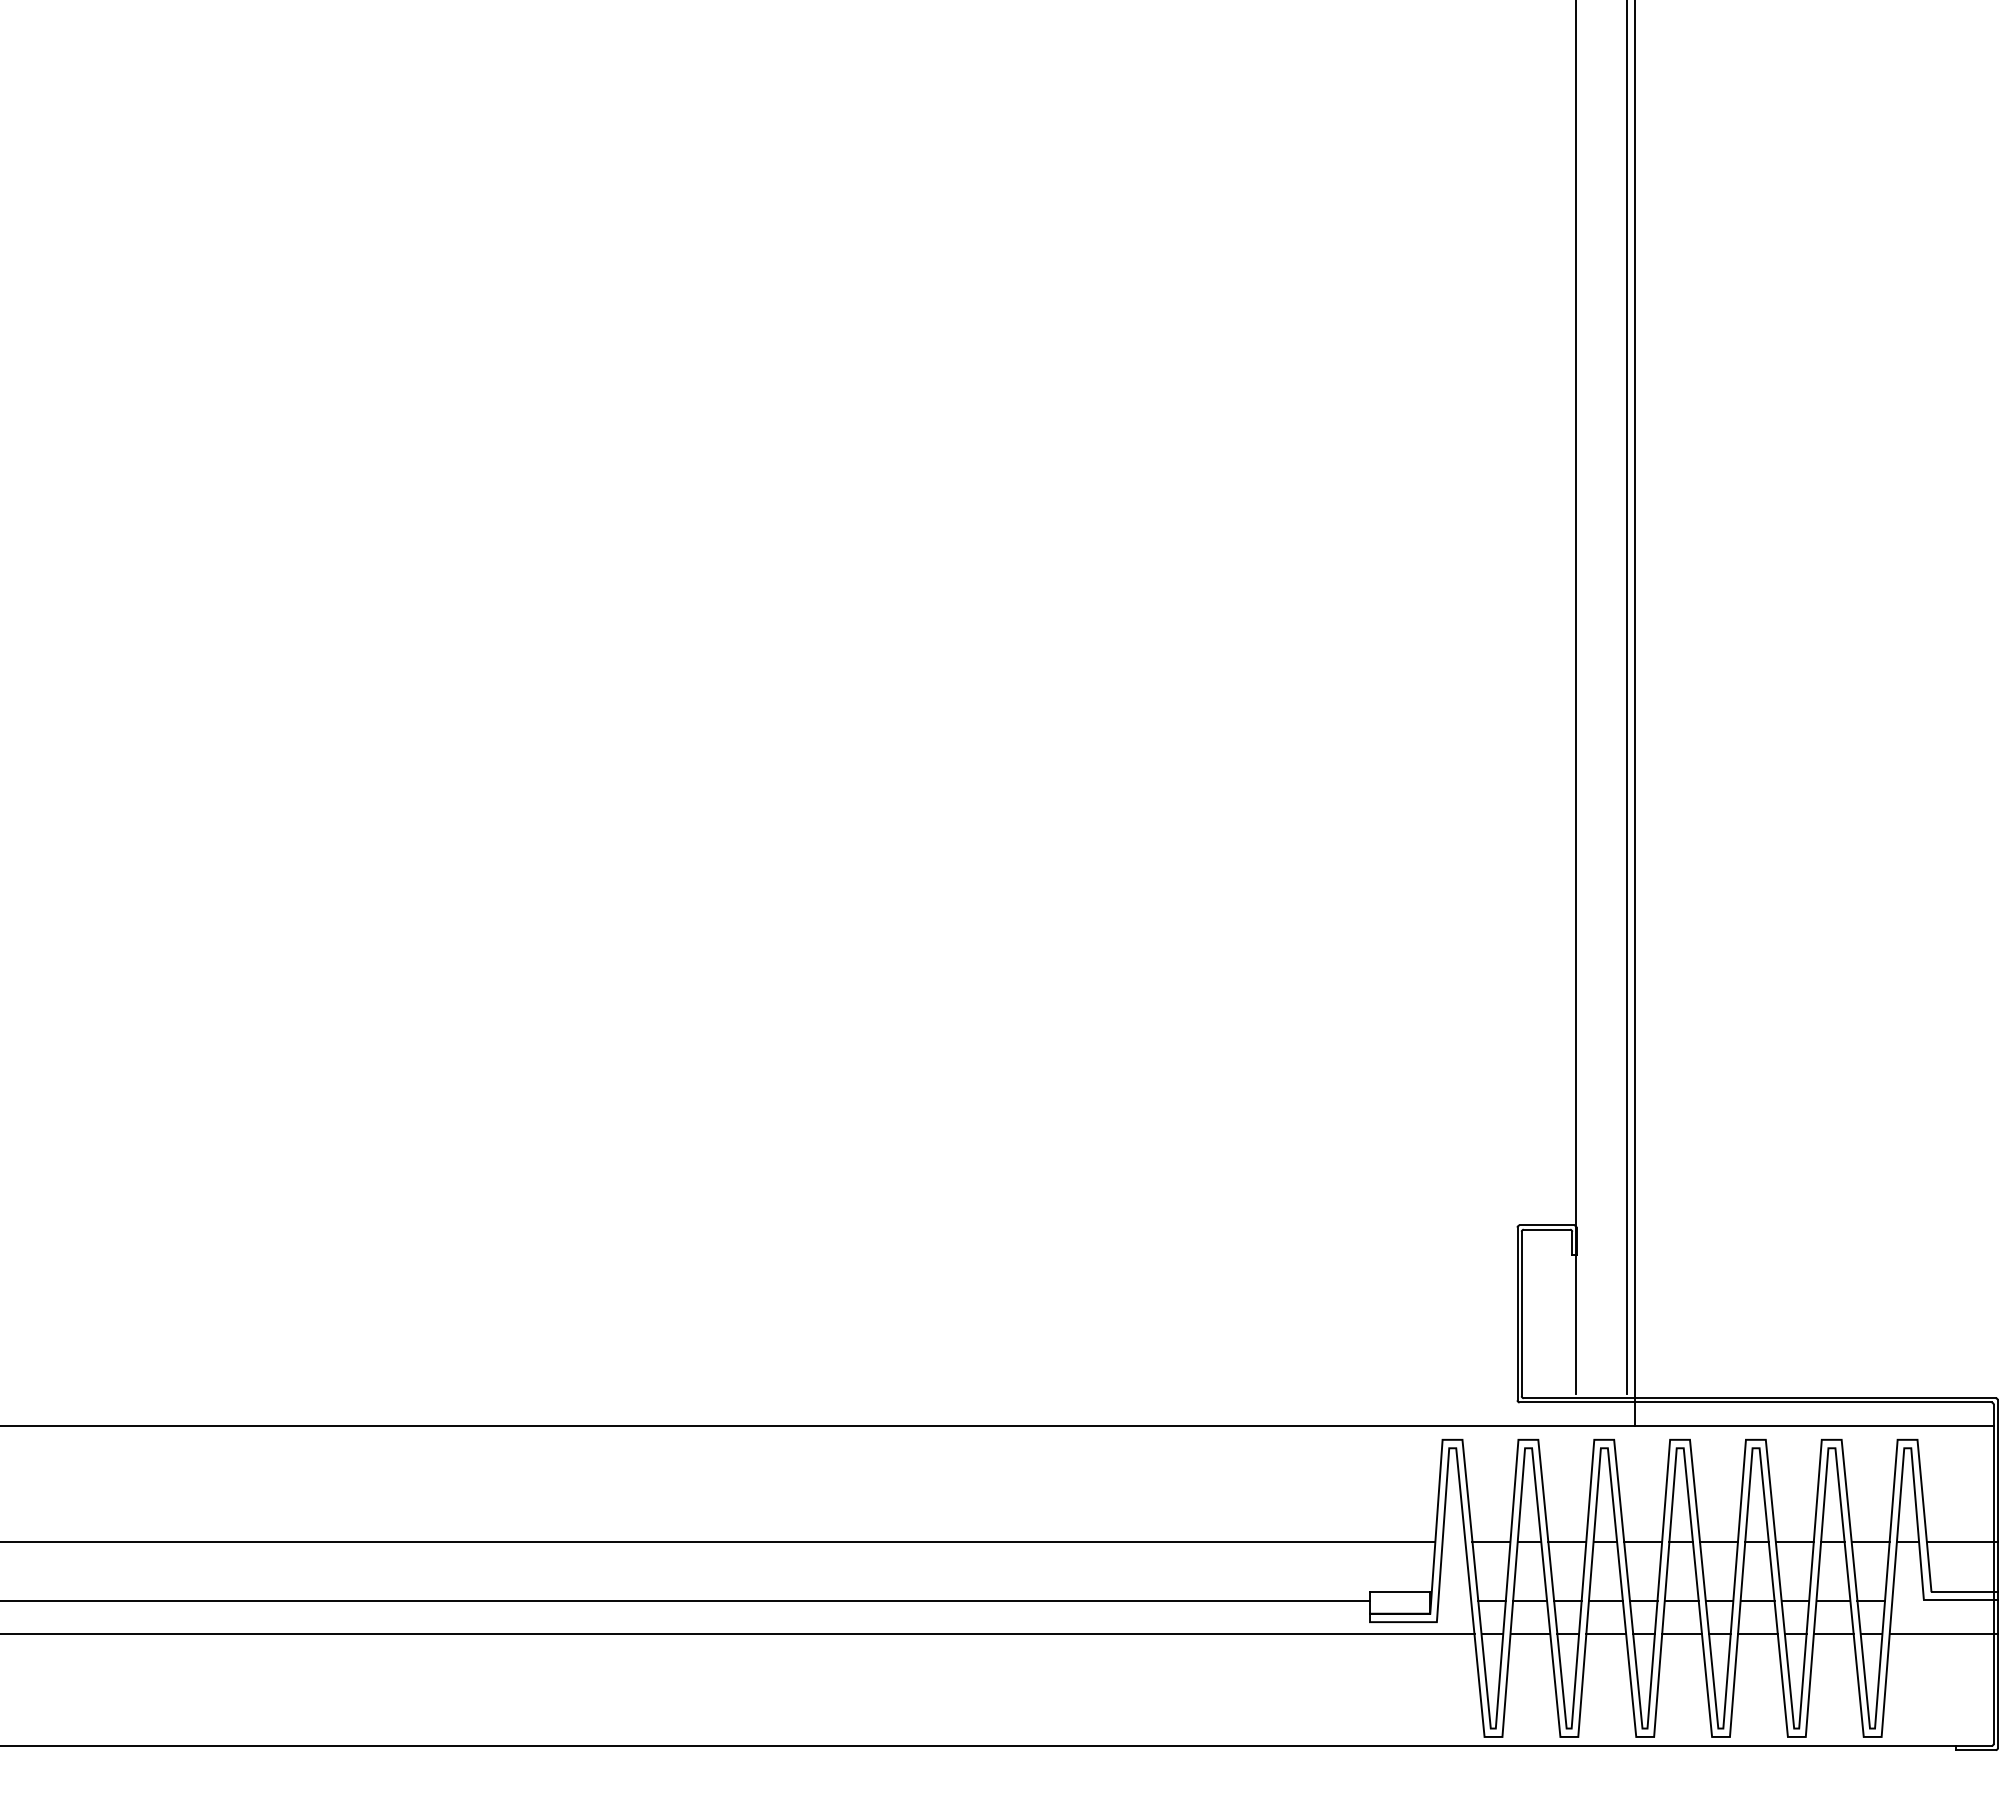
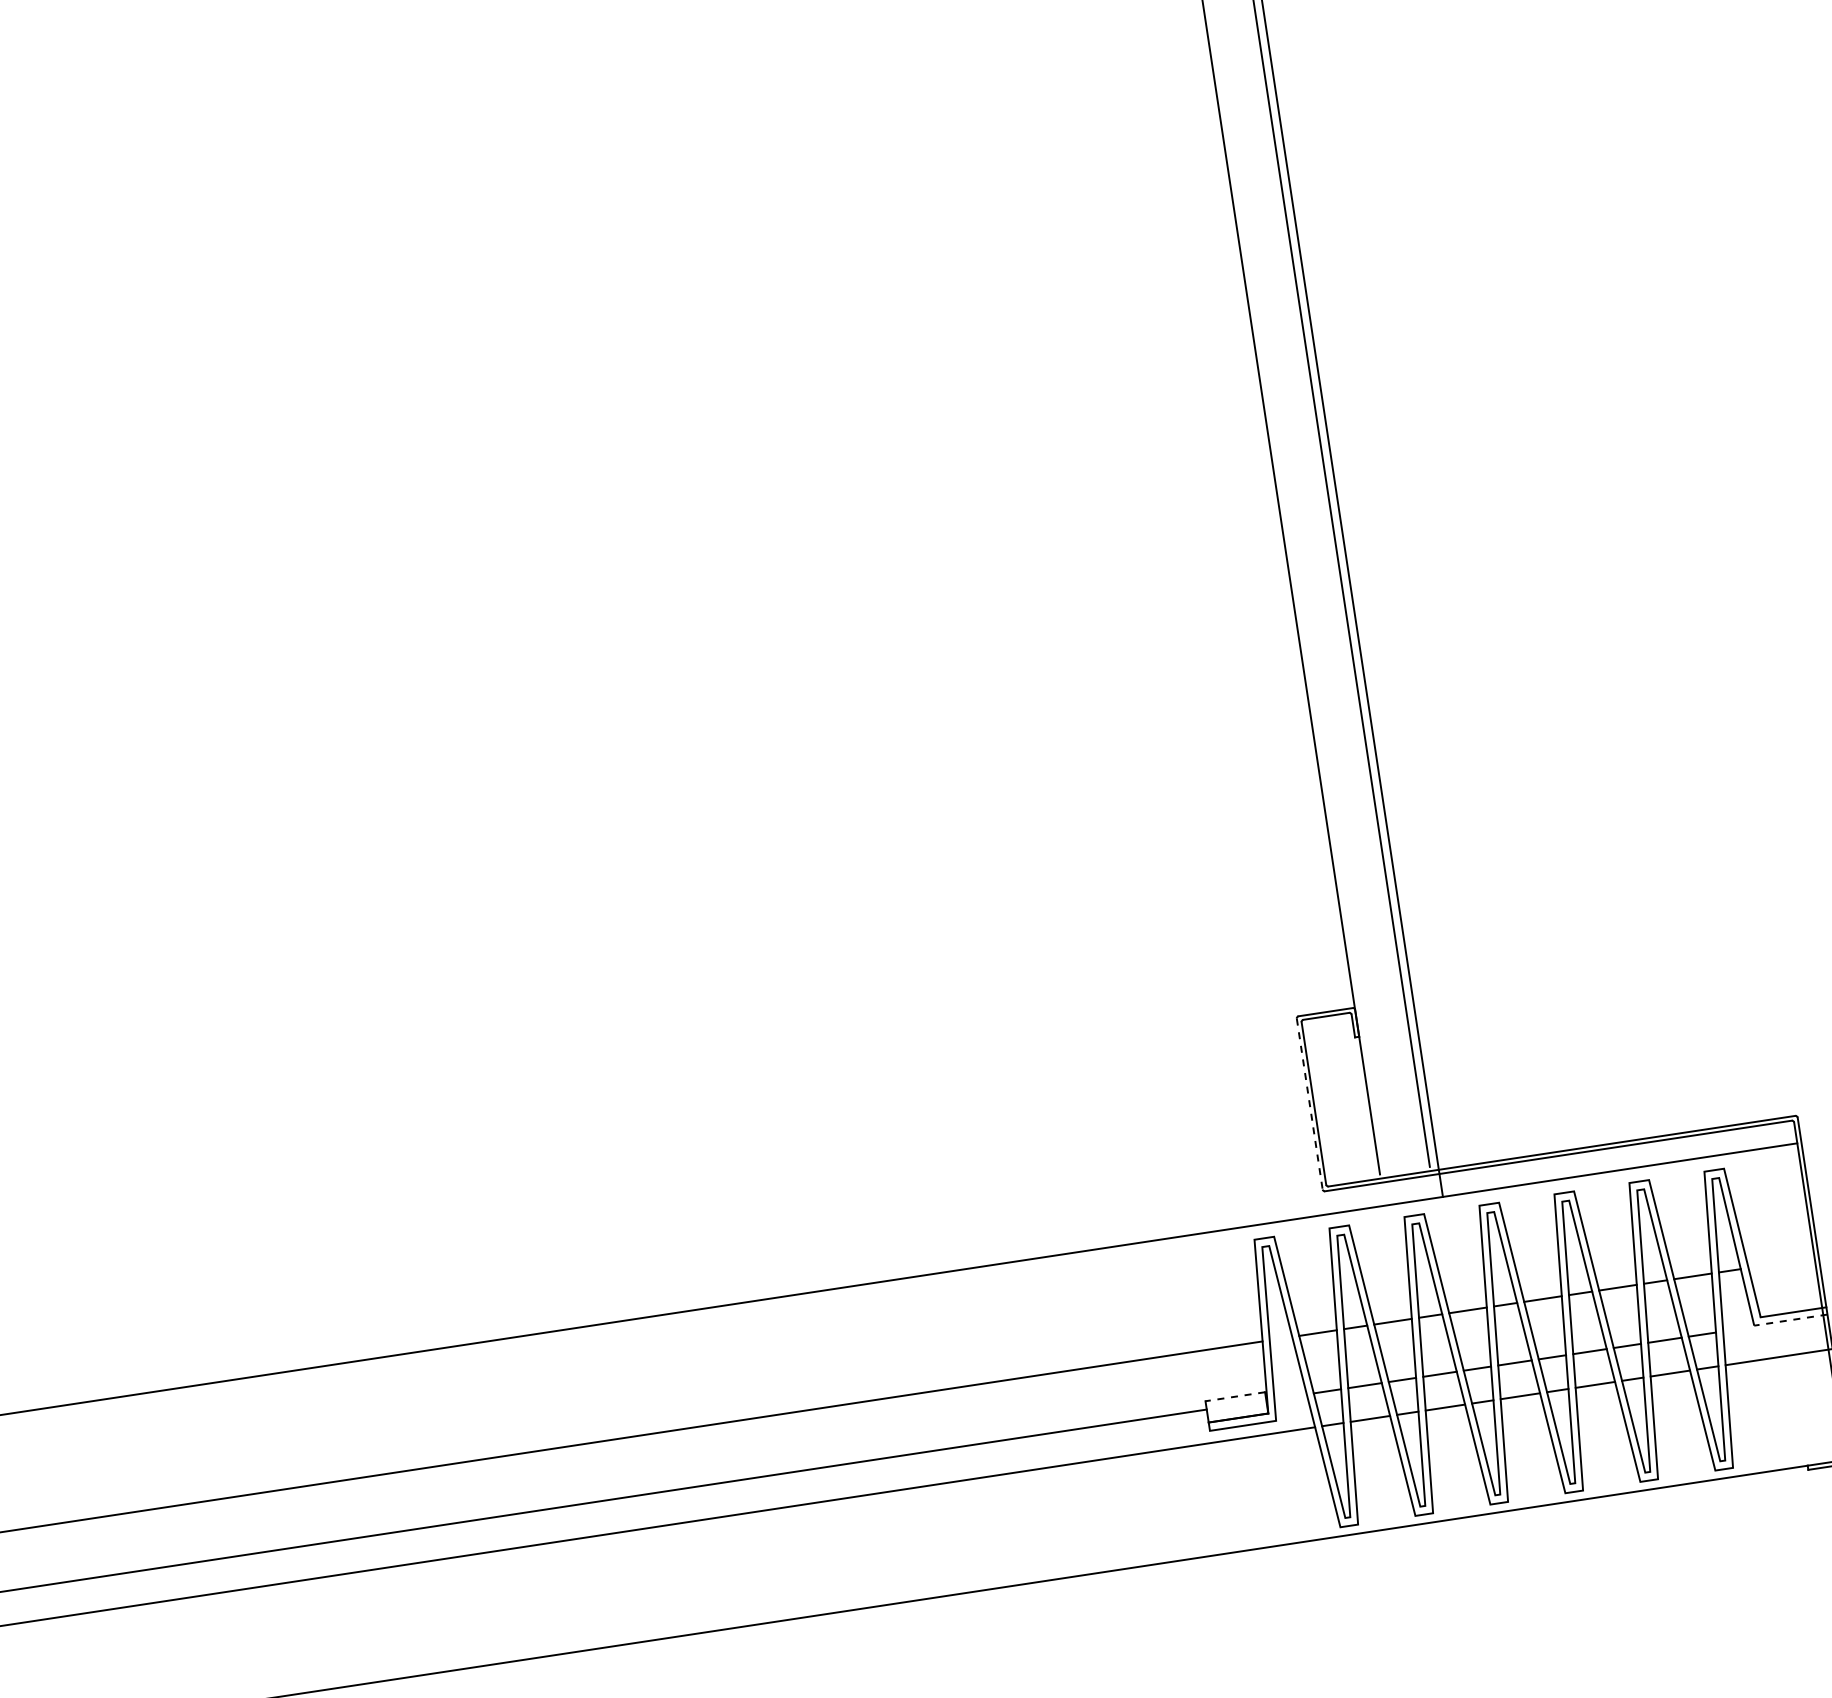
line: (1517, 1314) -> (1309, 1104), solid -> dashed
line: (1961, 1541) -> (1782, 1262), removed
line: (1399, 1592) -> (1234, 1397), solid -> dashed
line: (1960, 1599) -> (1790, 1320), solid -> dashed

